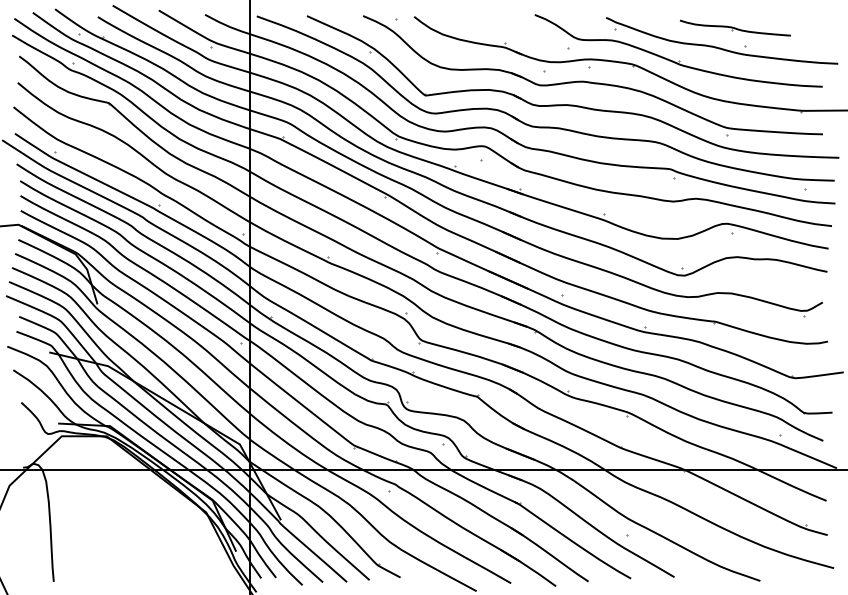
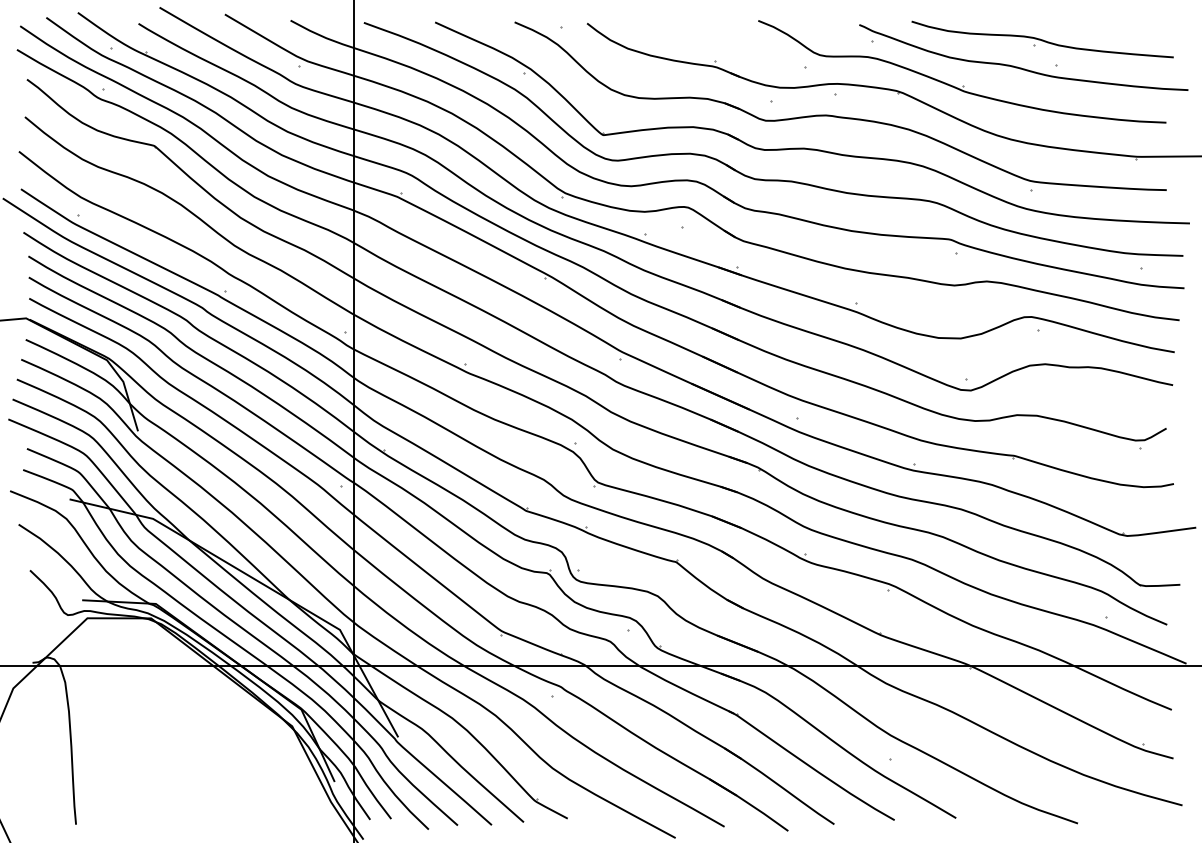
part: (735, 28) -> (1042, 39), size x1.67

